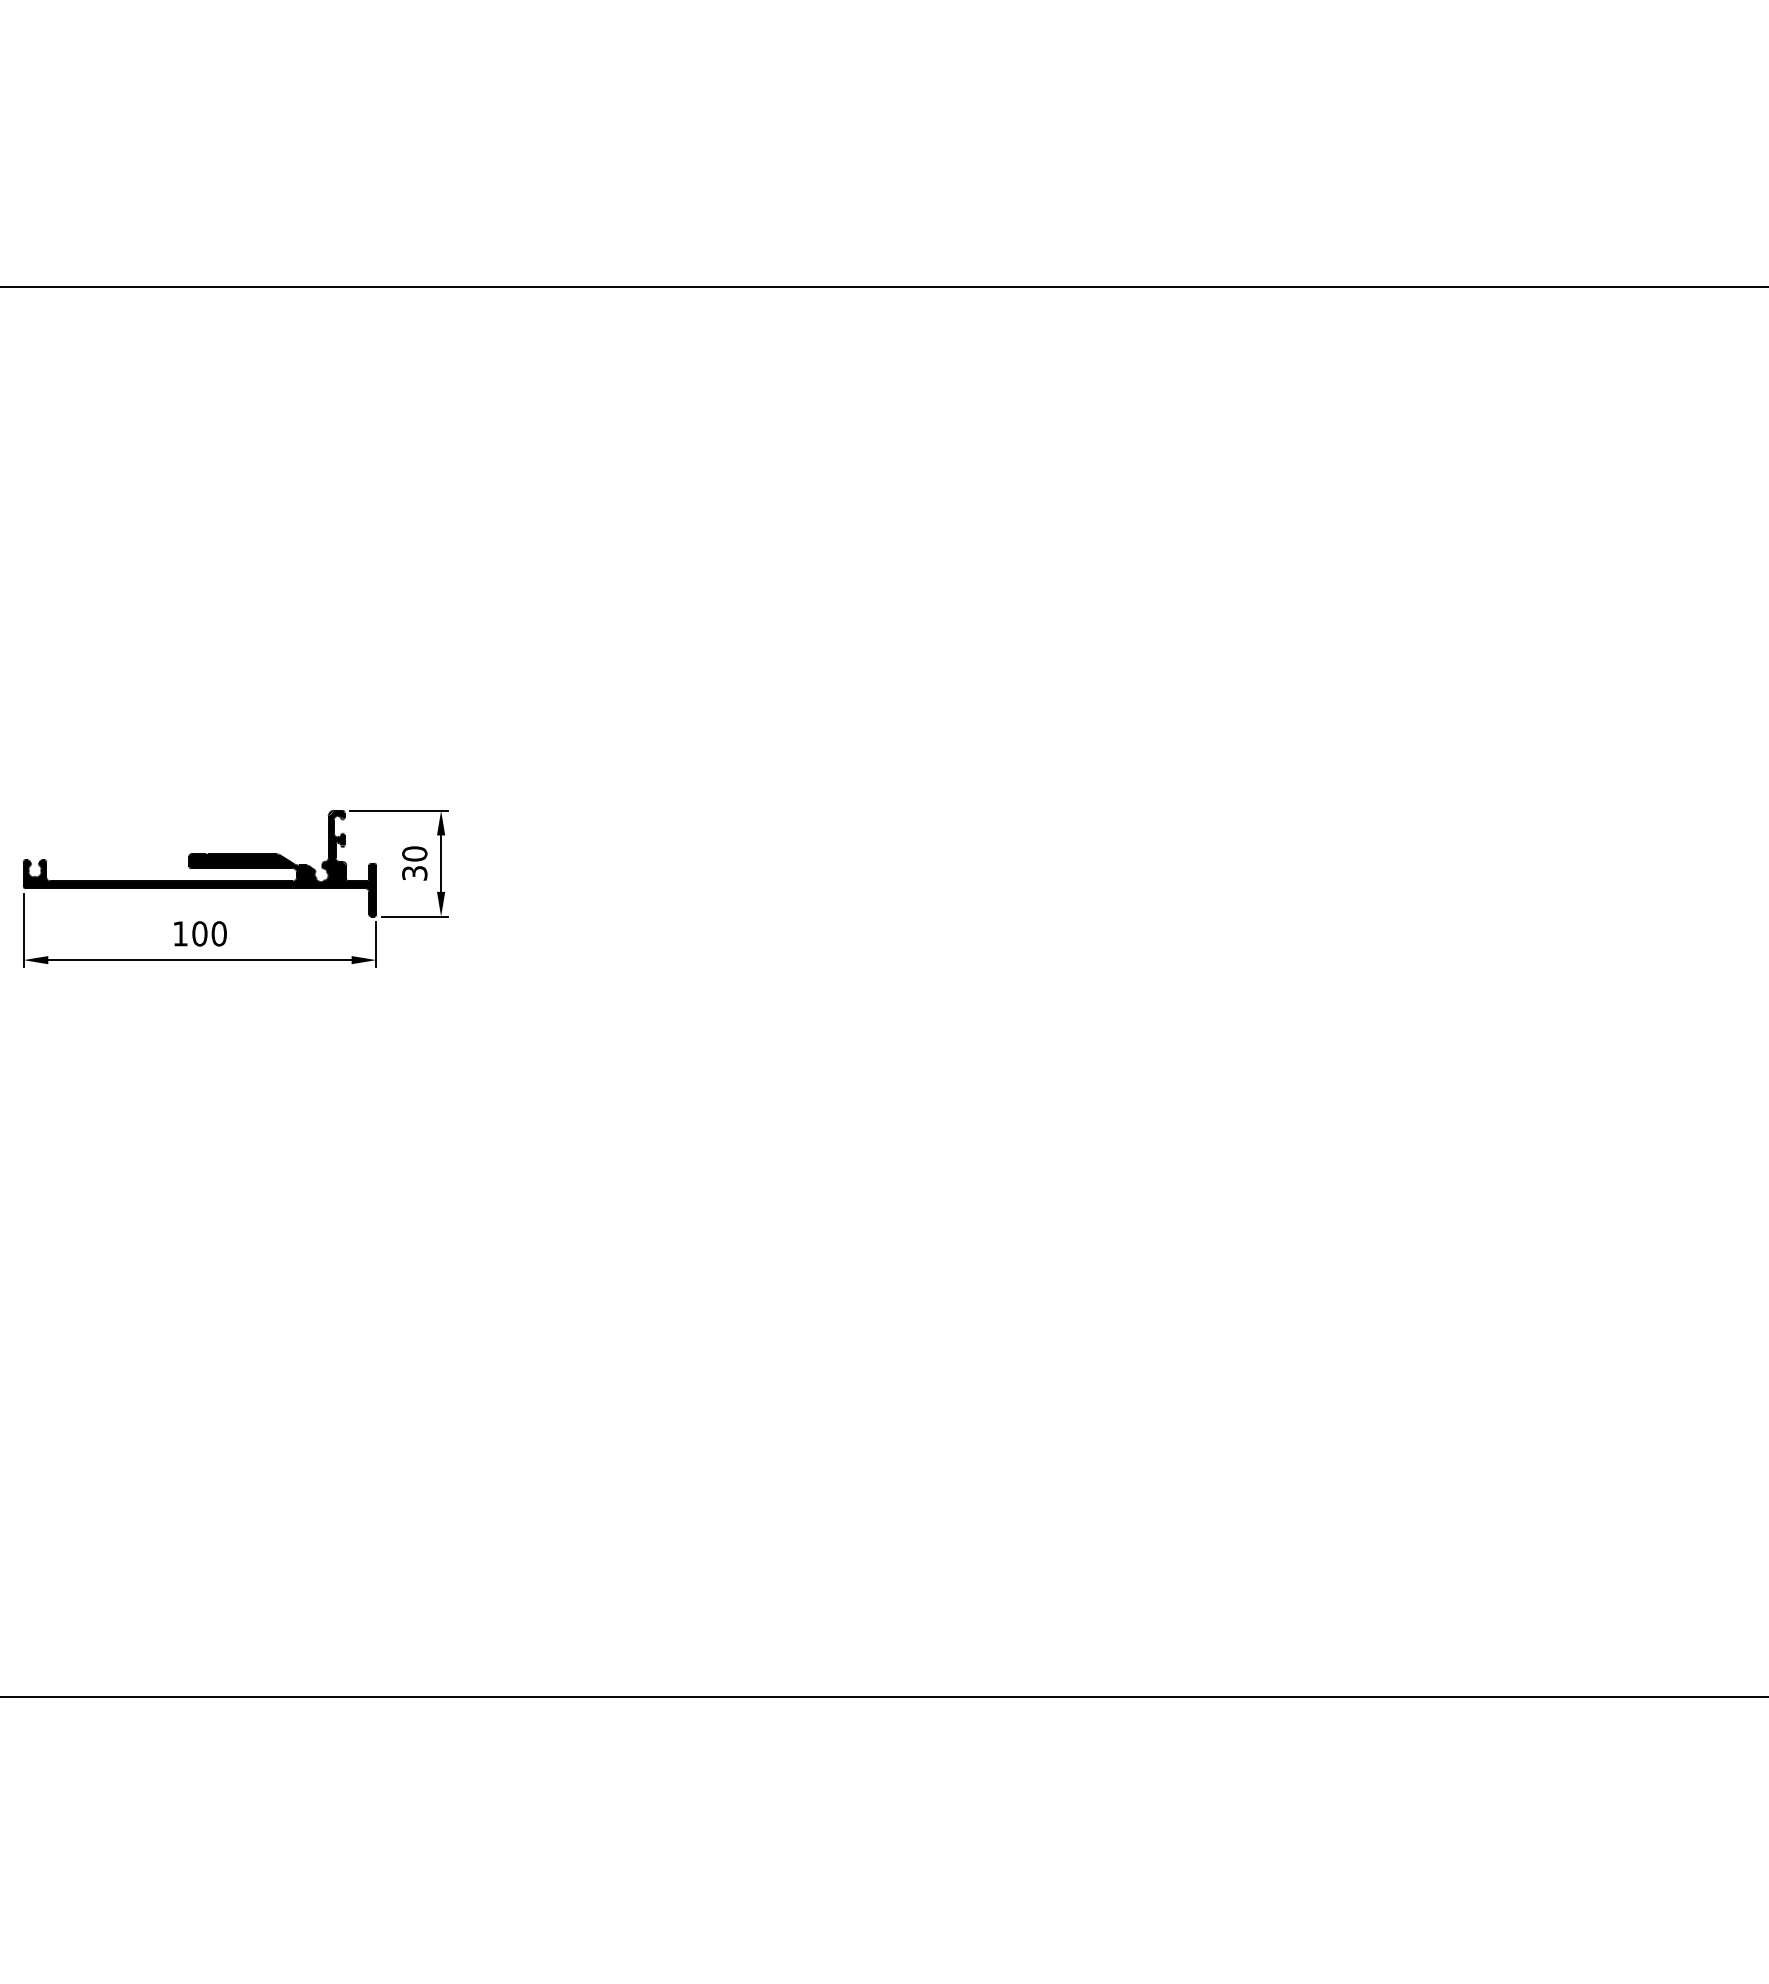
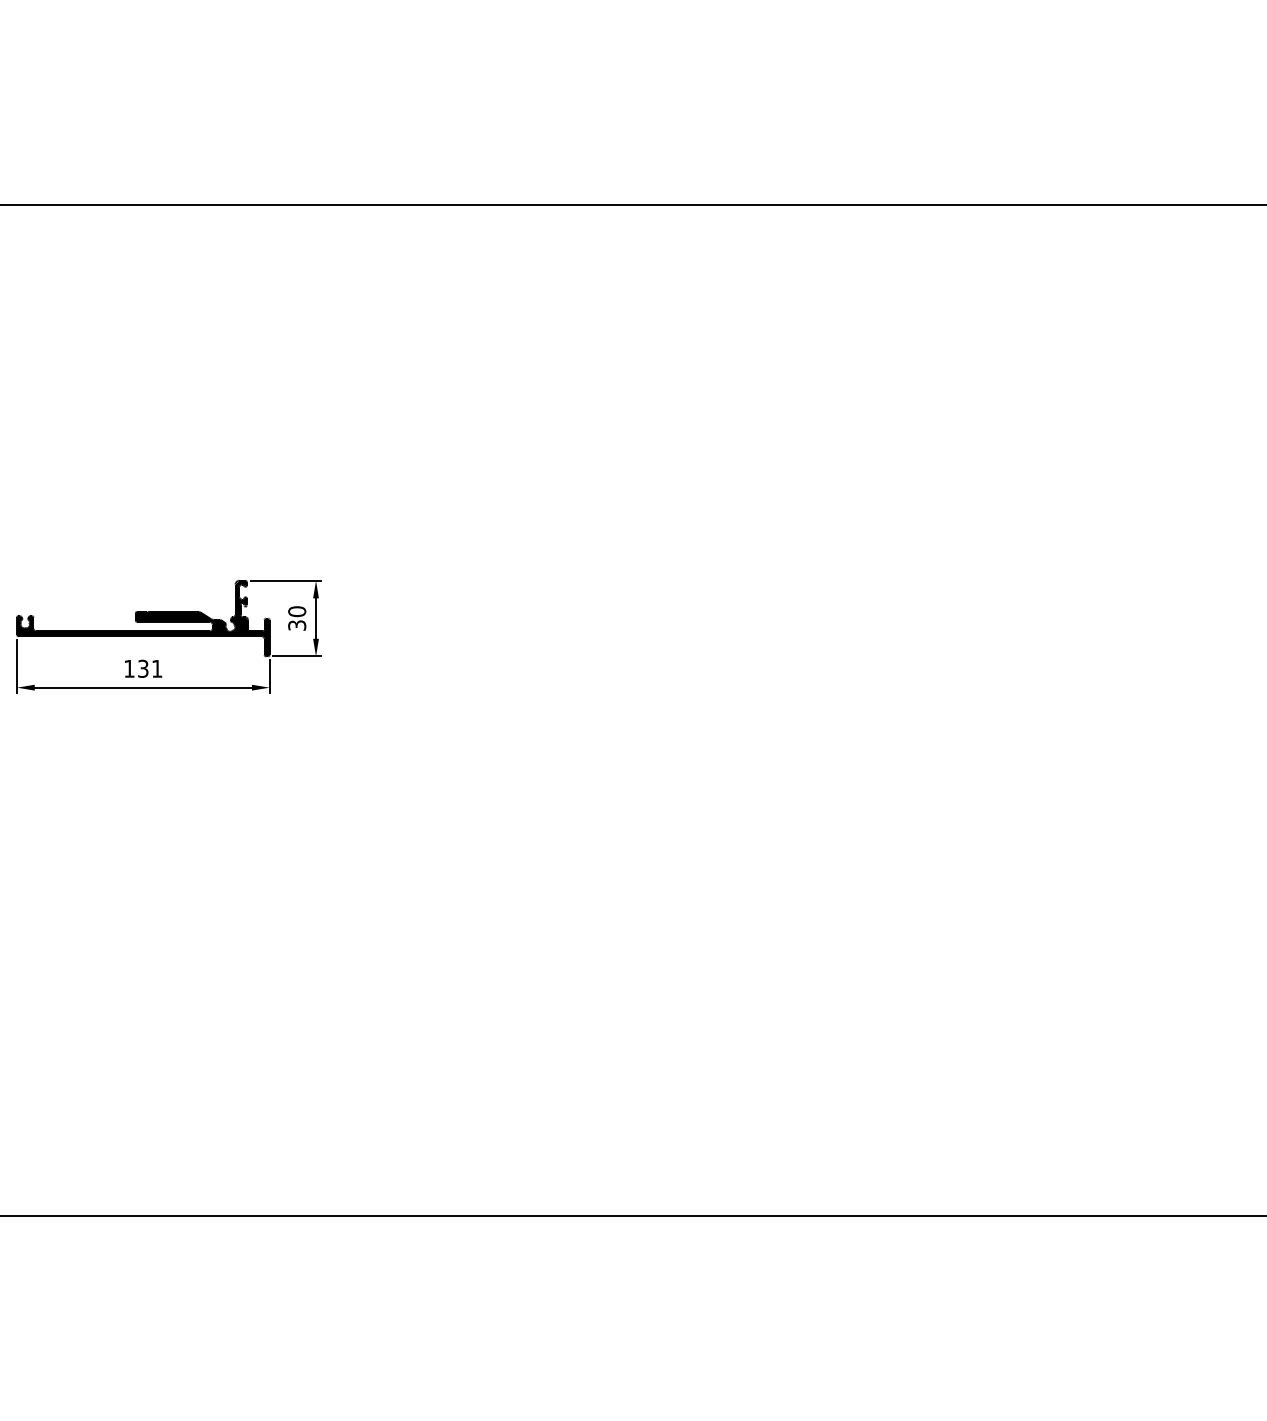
text: (209, 933) -> (150, 668), 100 -> 131

